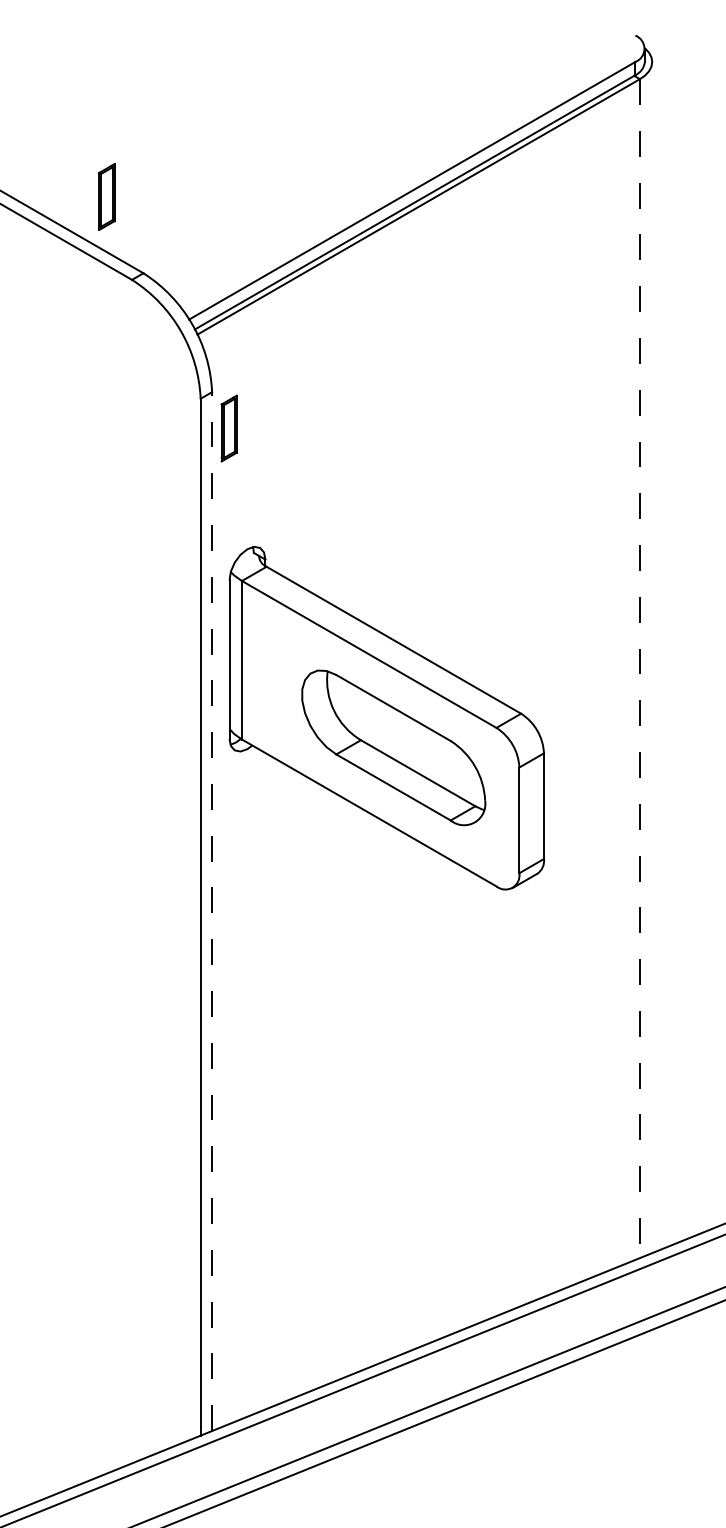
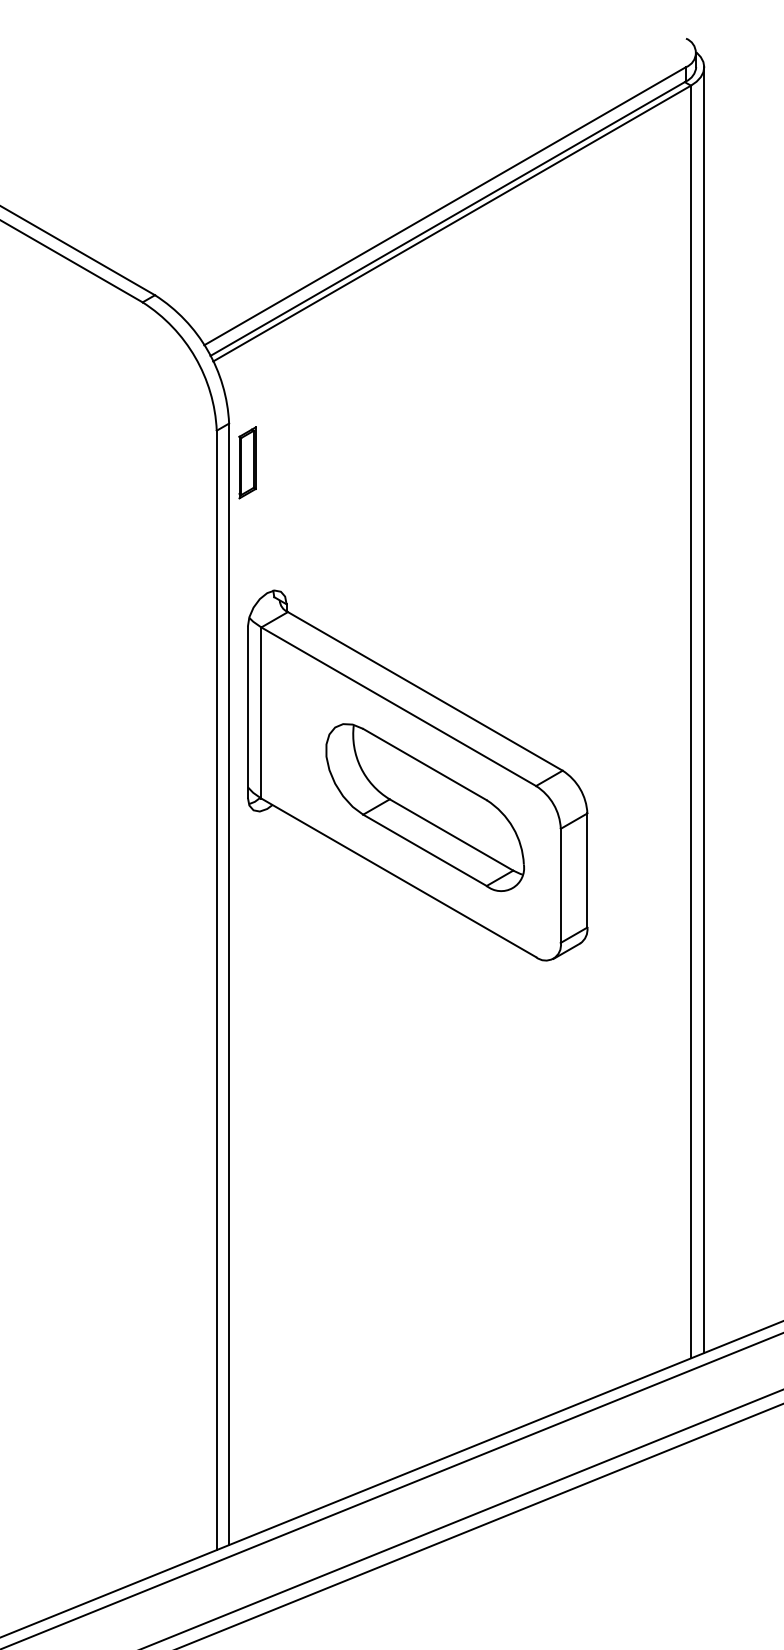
part: (106, 196) -> (115, 212), removed
line: (652, 657) -> (704, 710), added
line: (639, 669) -> (690, 722), dashed -> solid
line: (212, 911) -> (229, 984), dashed -> solid

